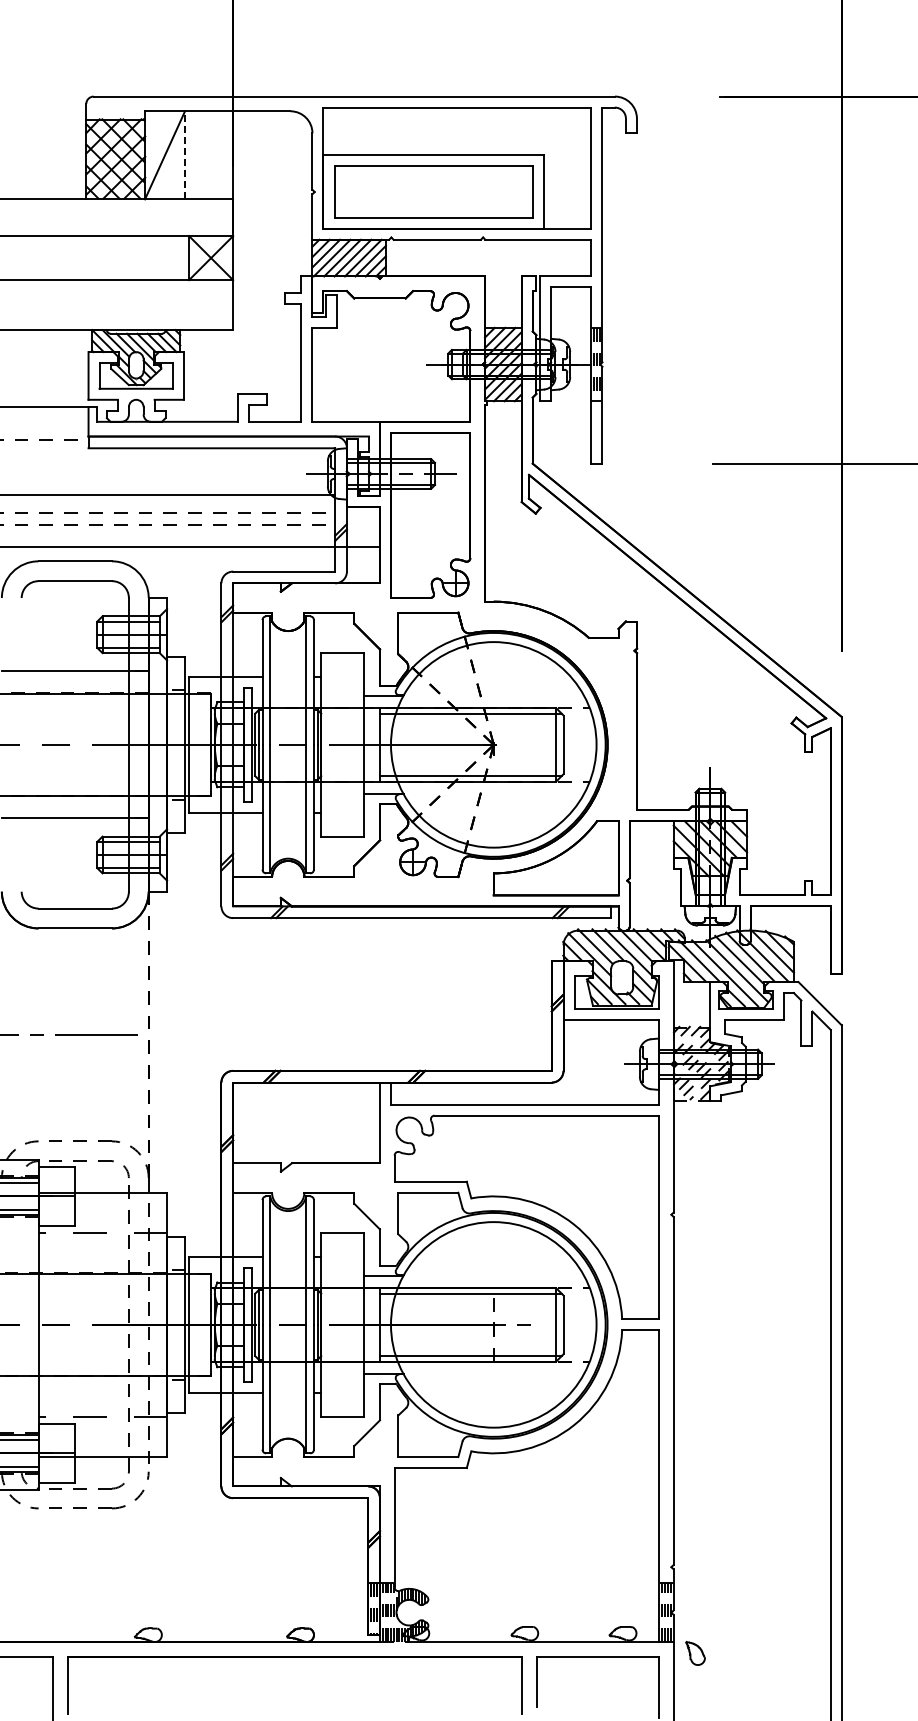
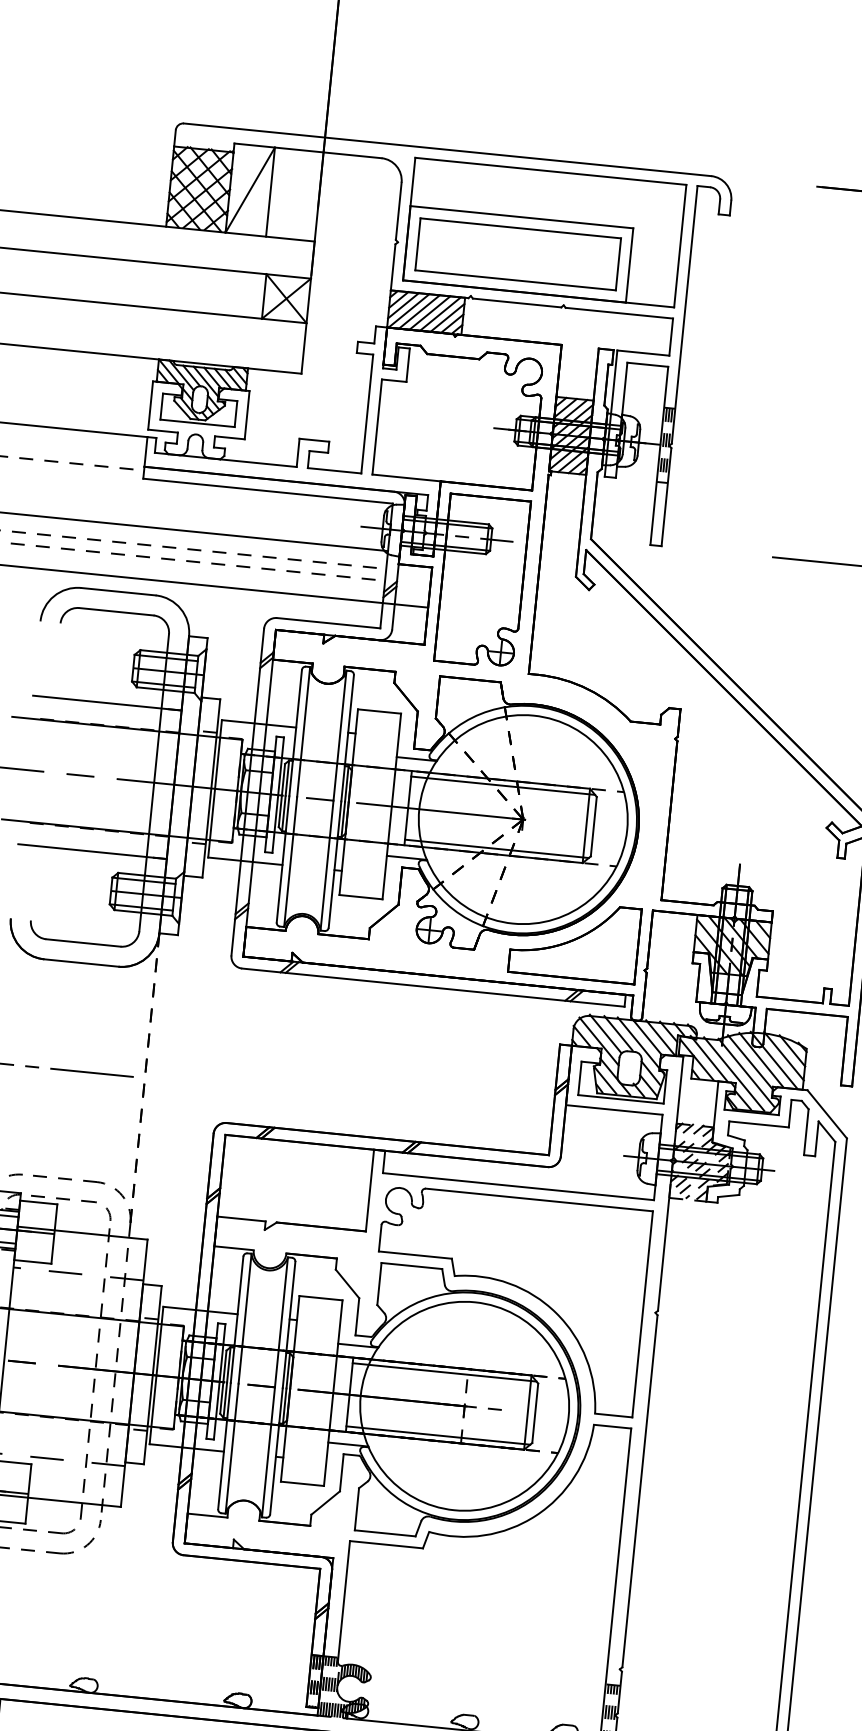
line: (185, 154) -> (271, 191), dashed -> solid

